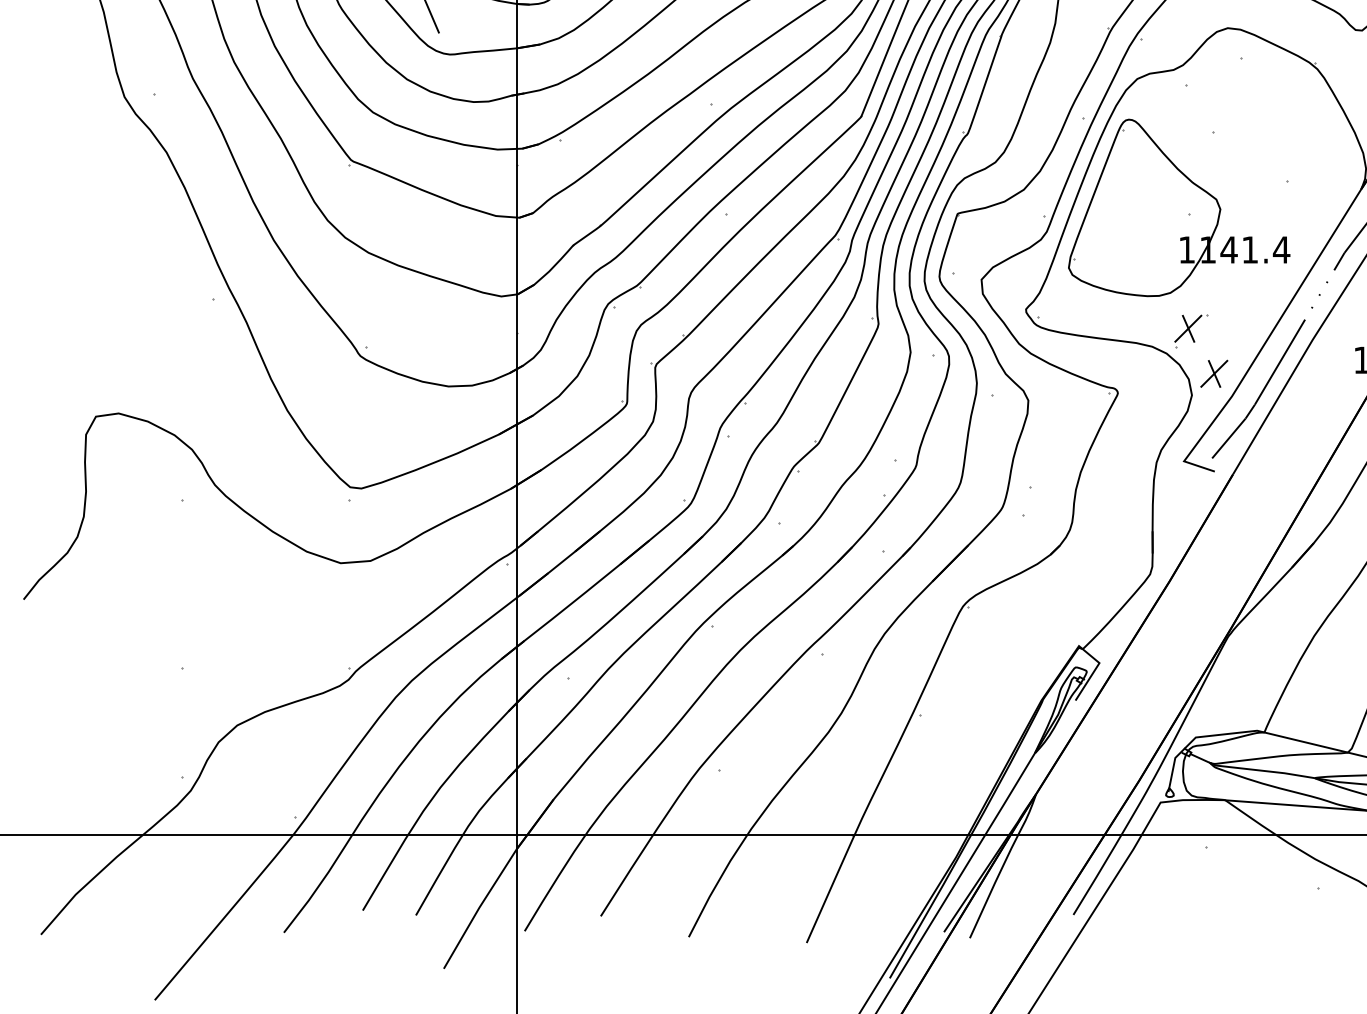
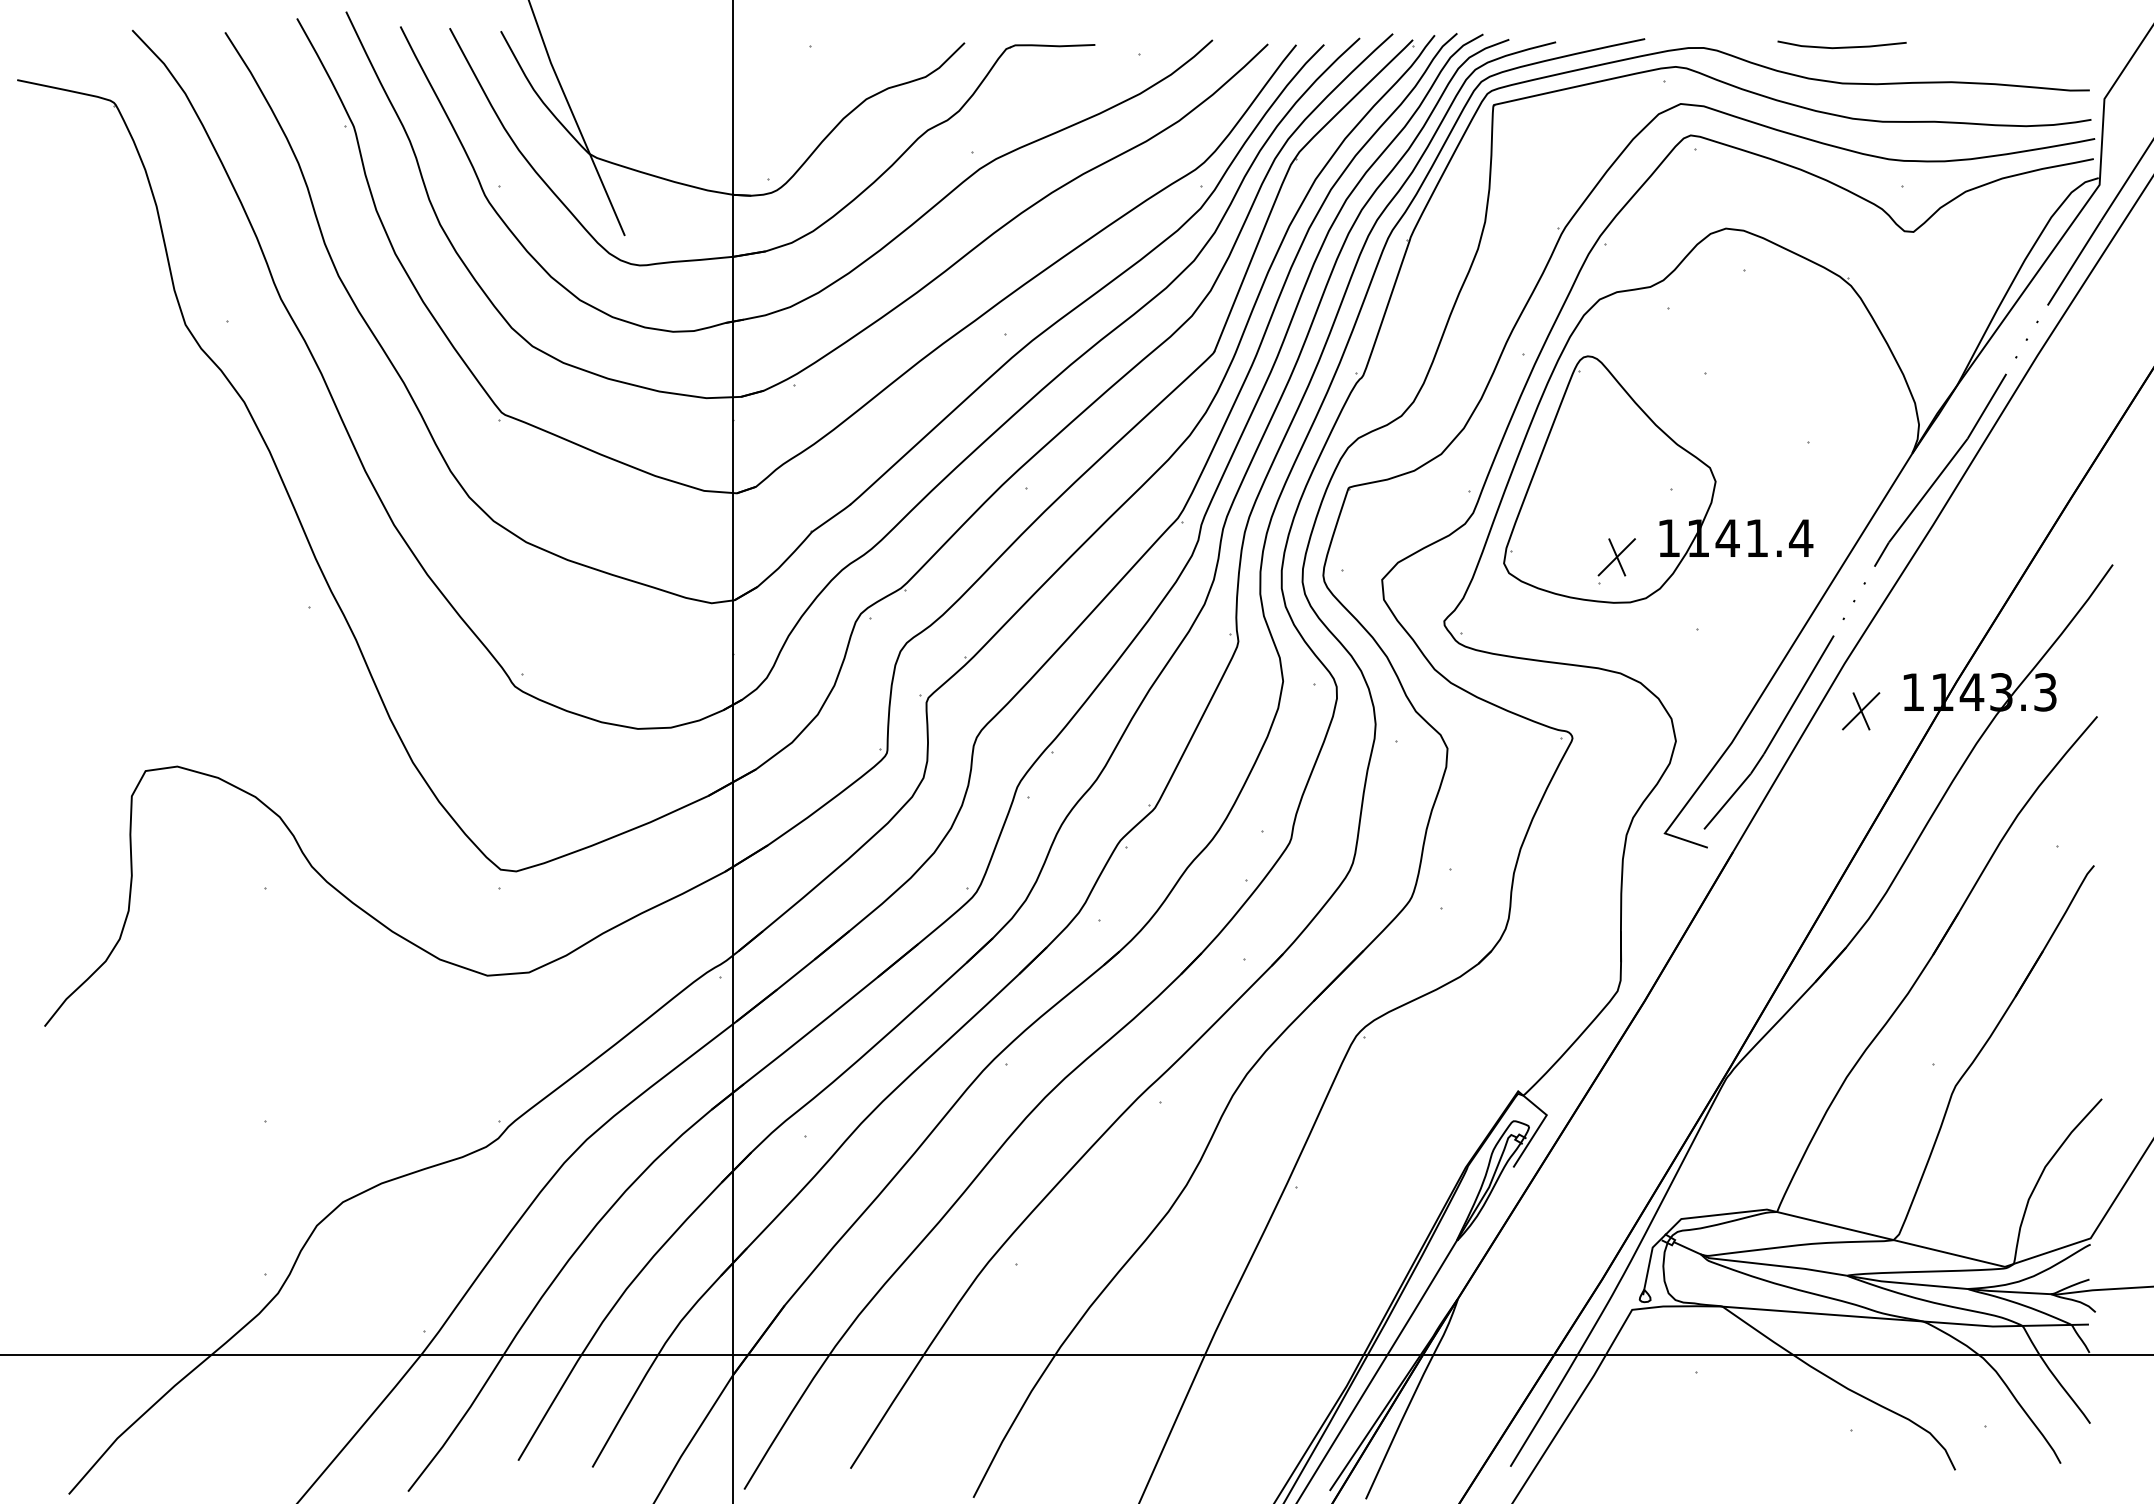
part: (1188, 331) -> (1616, 561), moved
part: (1214, 374) -> (1861, 711), moved

